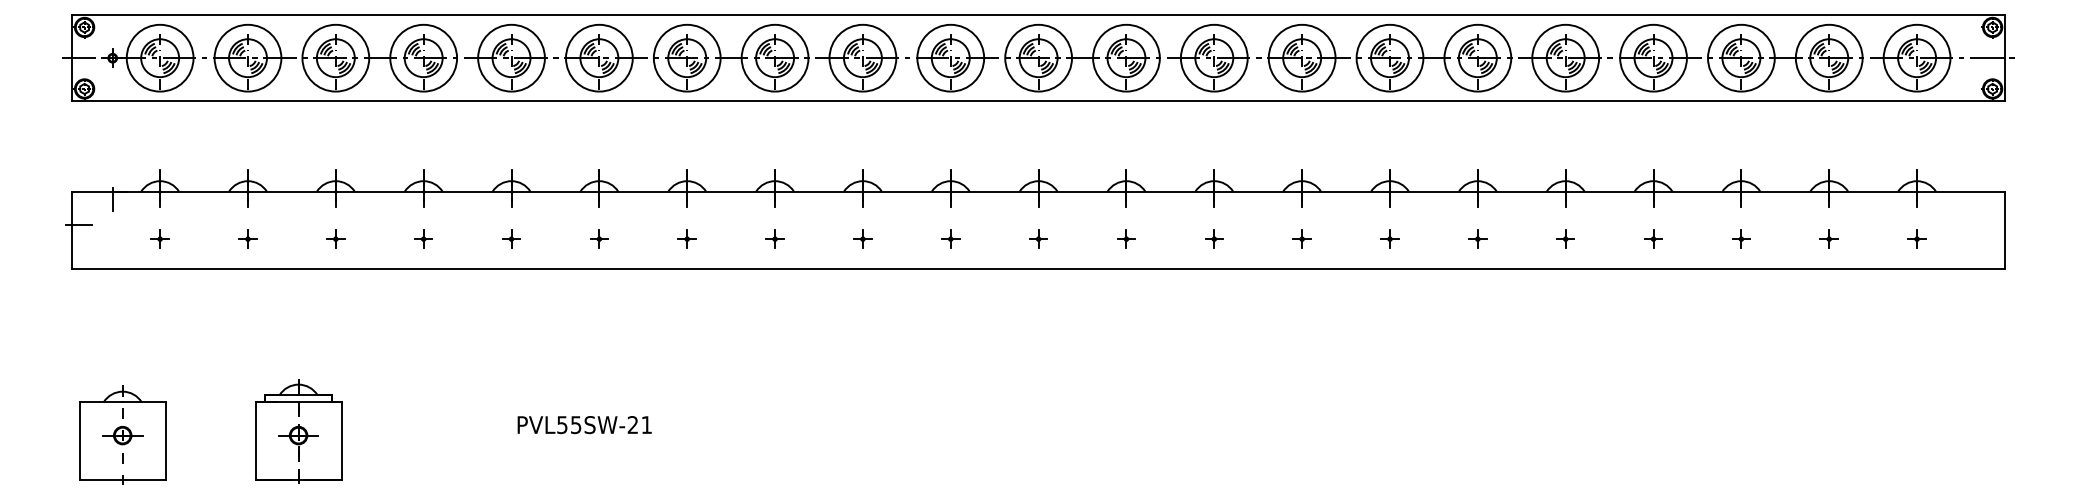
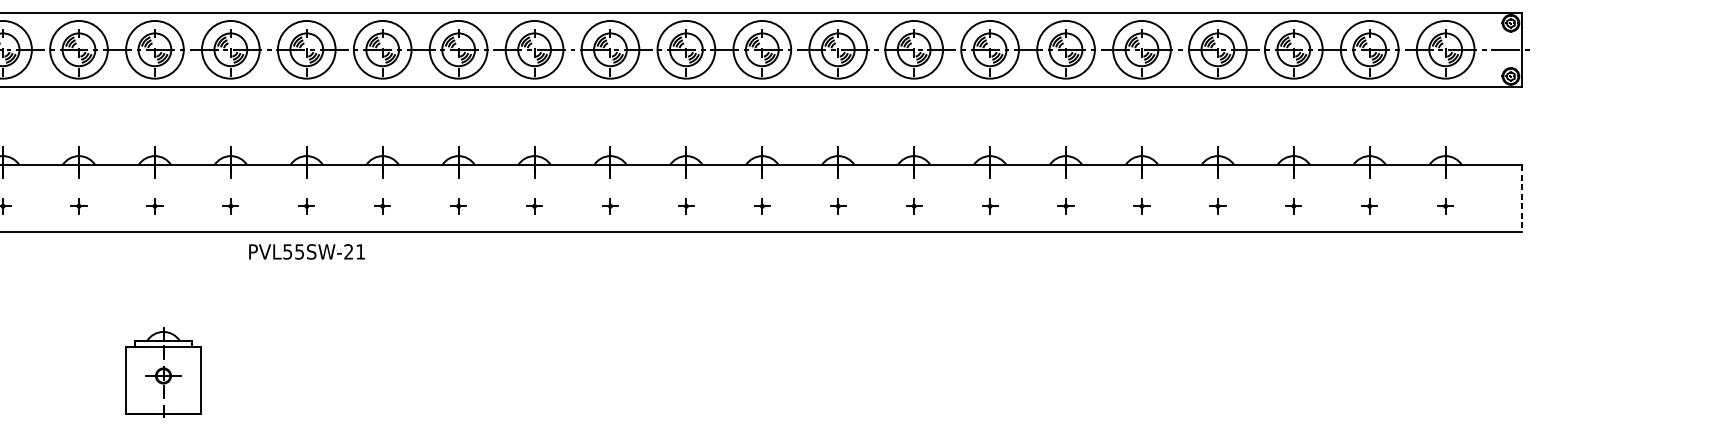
line: (2004, 230) -> (1521, 198), solid -> dashed
text: (584, 425) -> (306, 252), moved
part: (298, 431) -> (163, 372), moved

